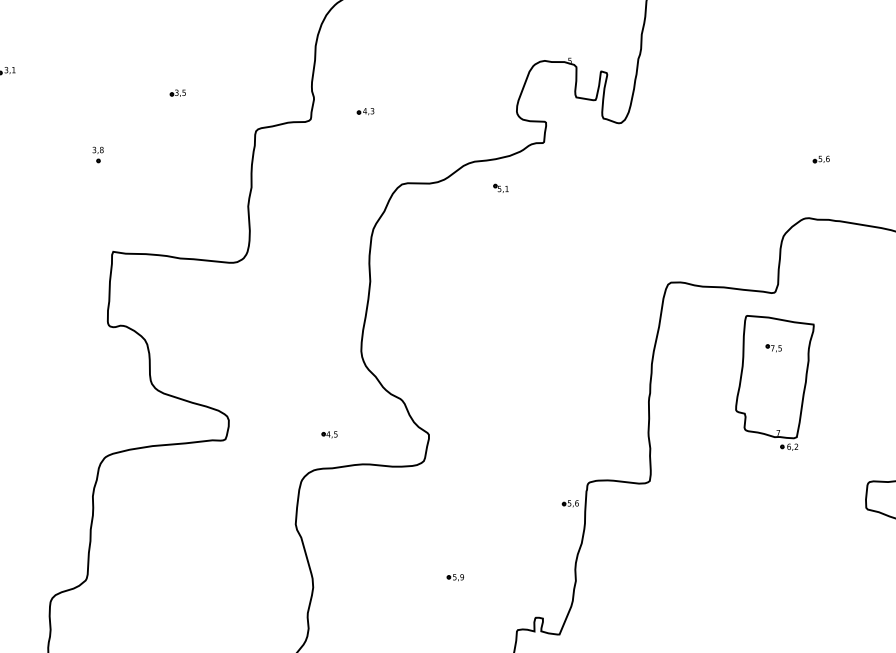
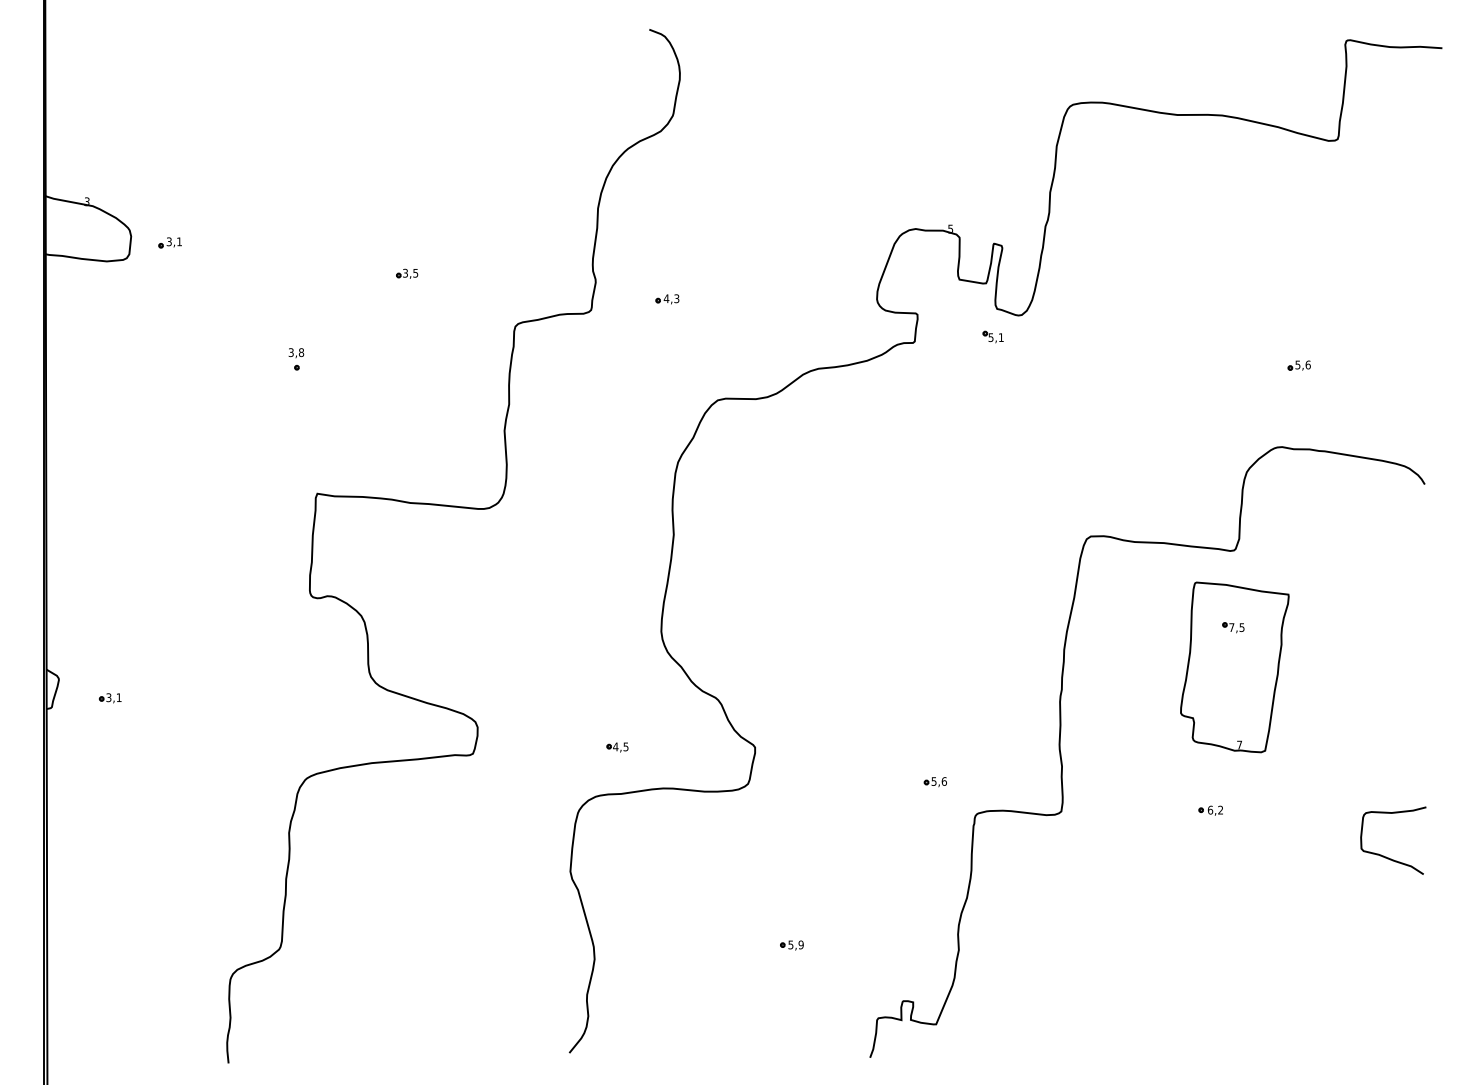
part: (500, 188) -> (992, 336), moved
part: (789, 447) -> (1210, 810), moved
part: (569, 504) -> (934, 782), moved

